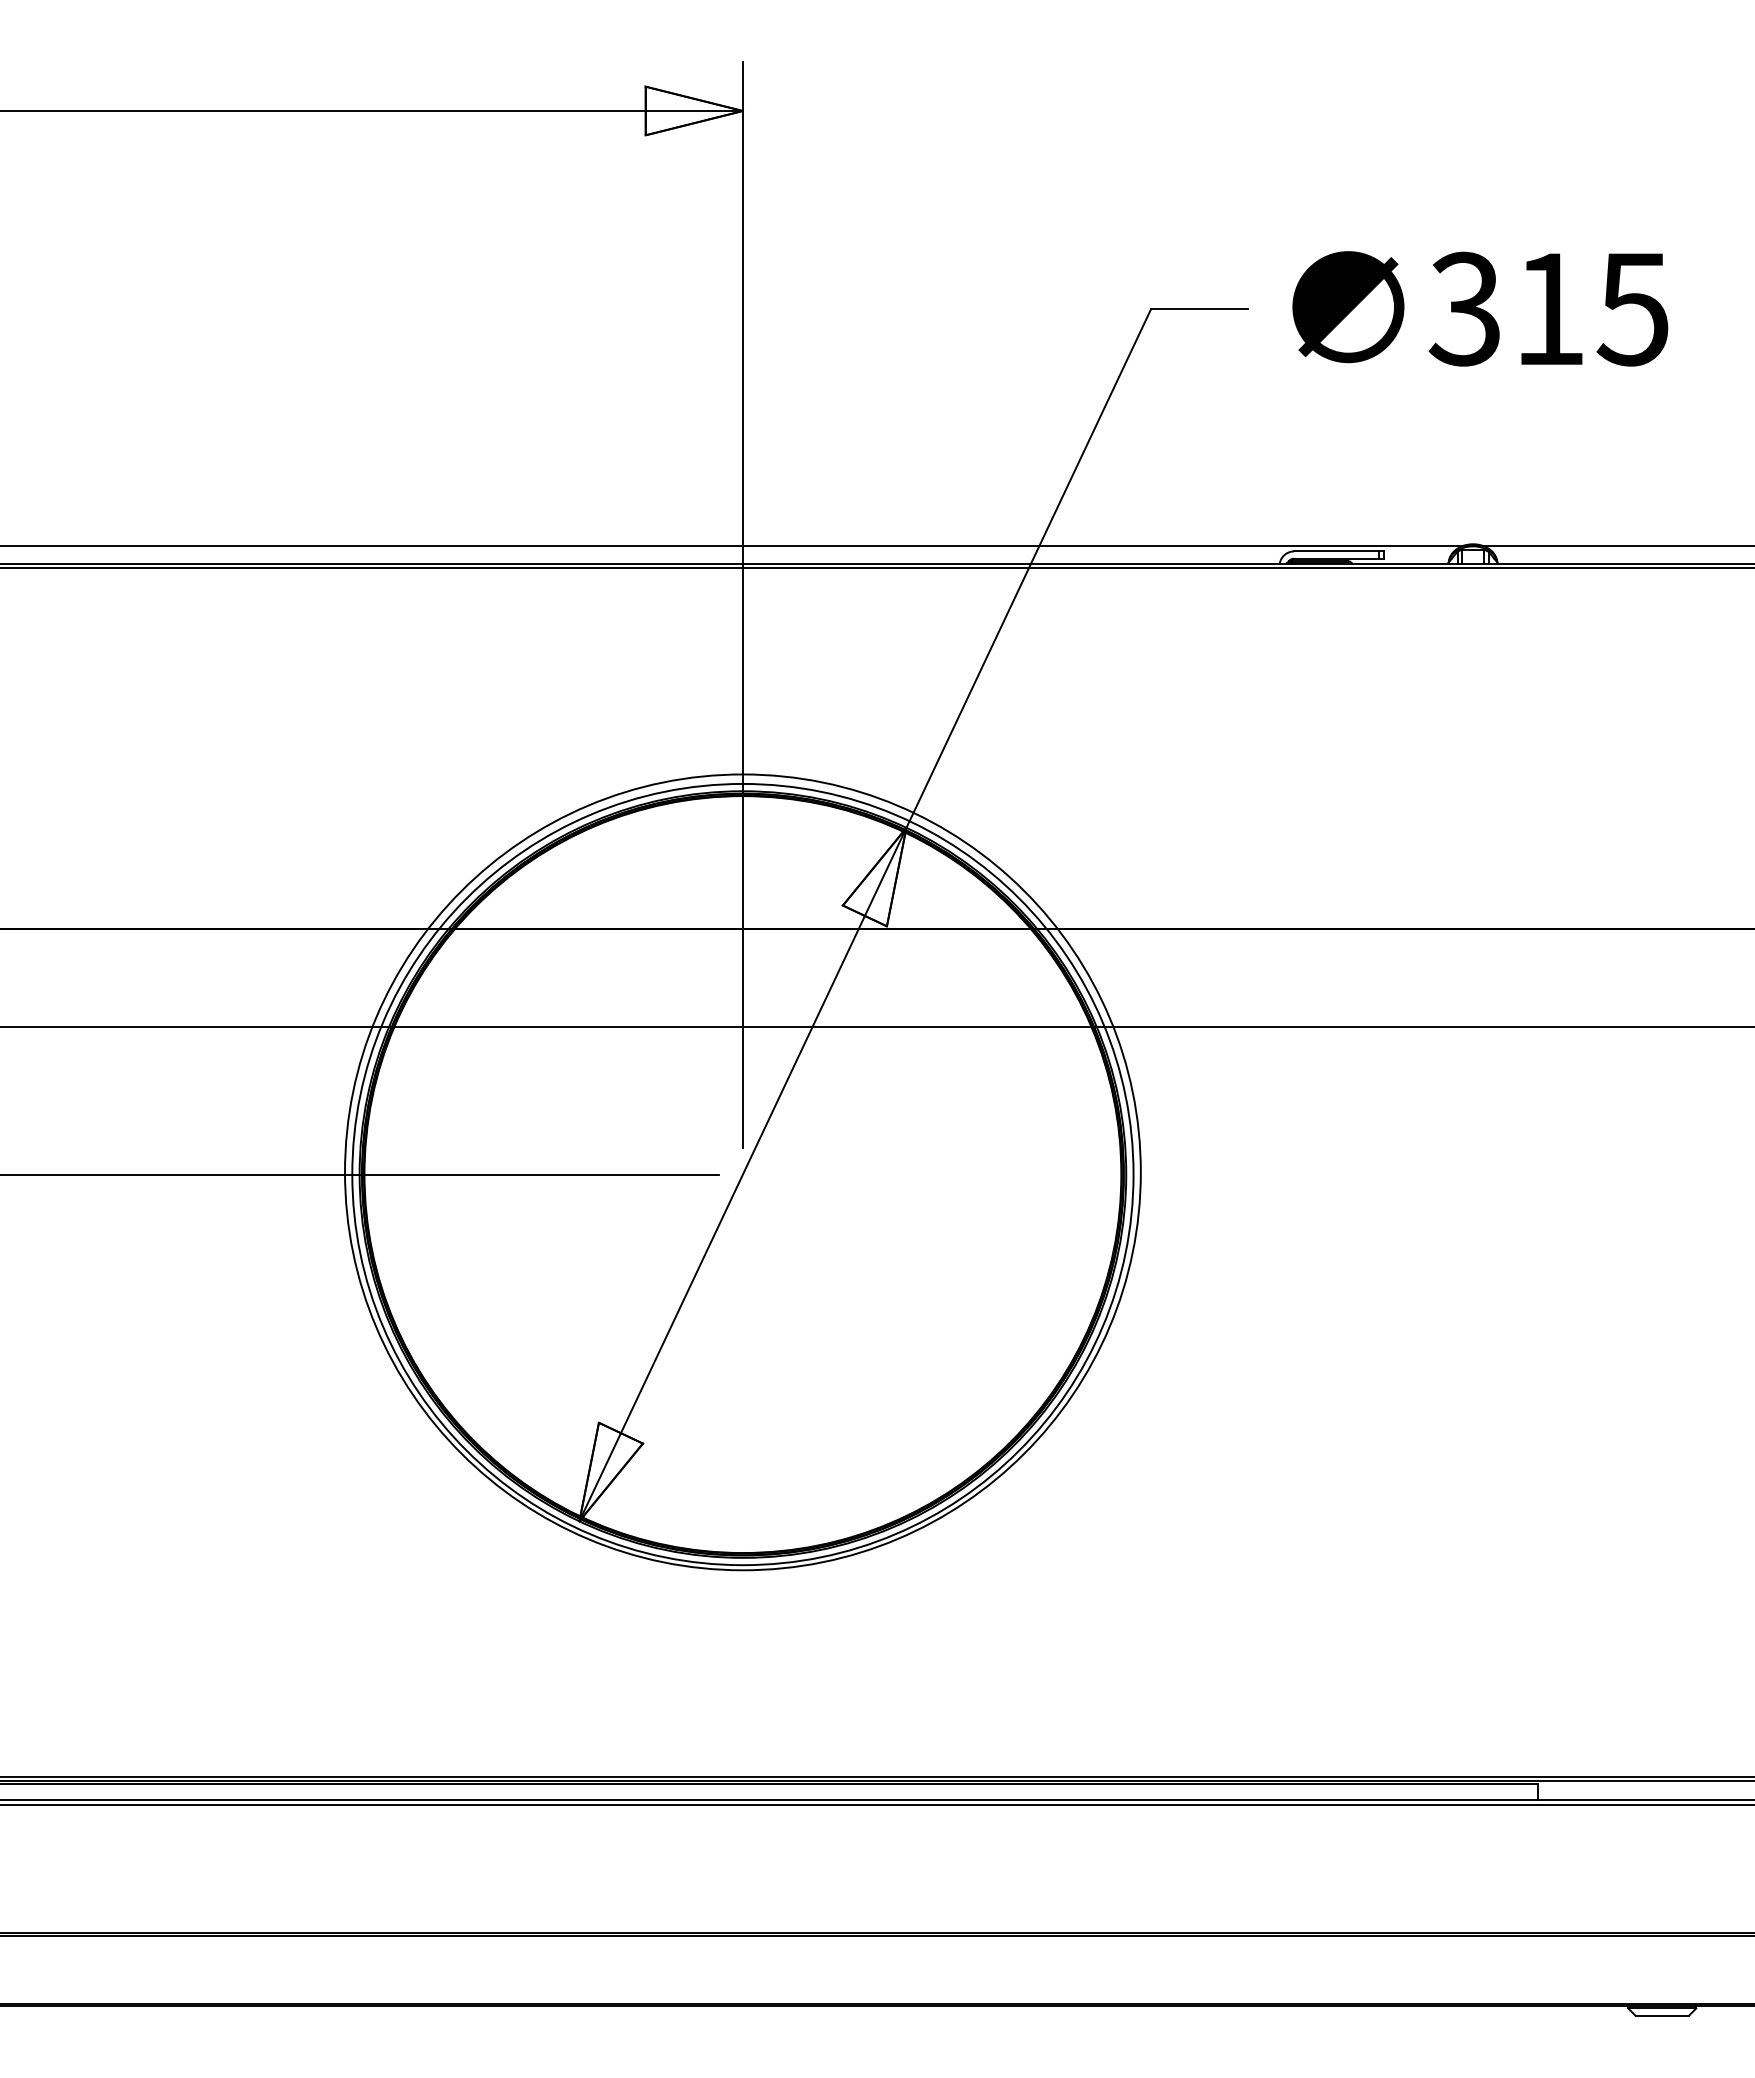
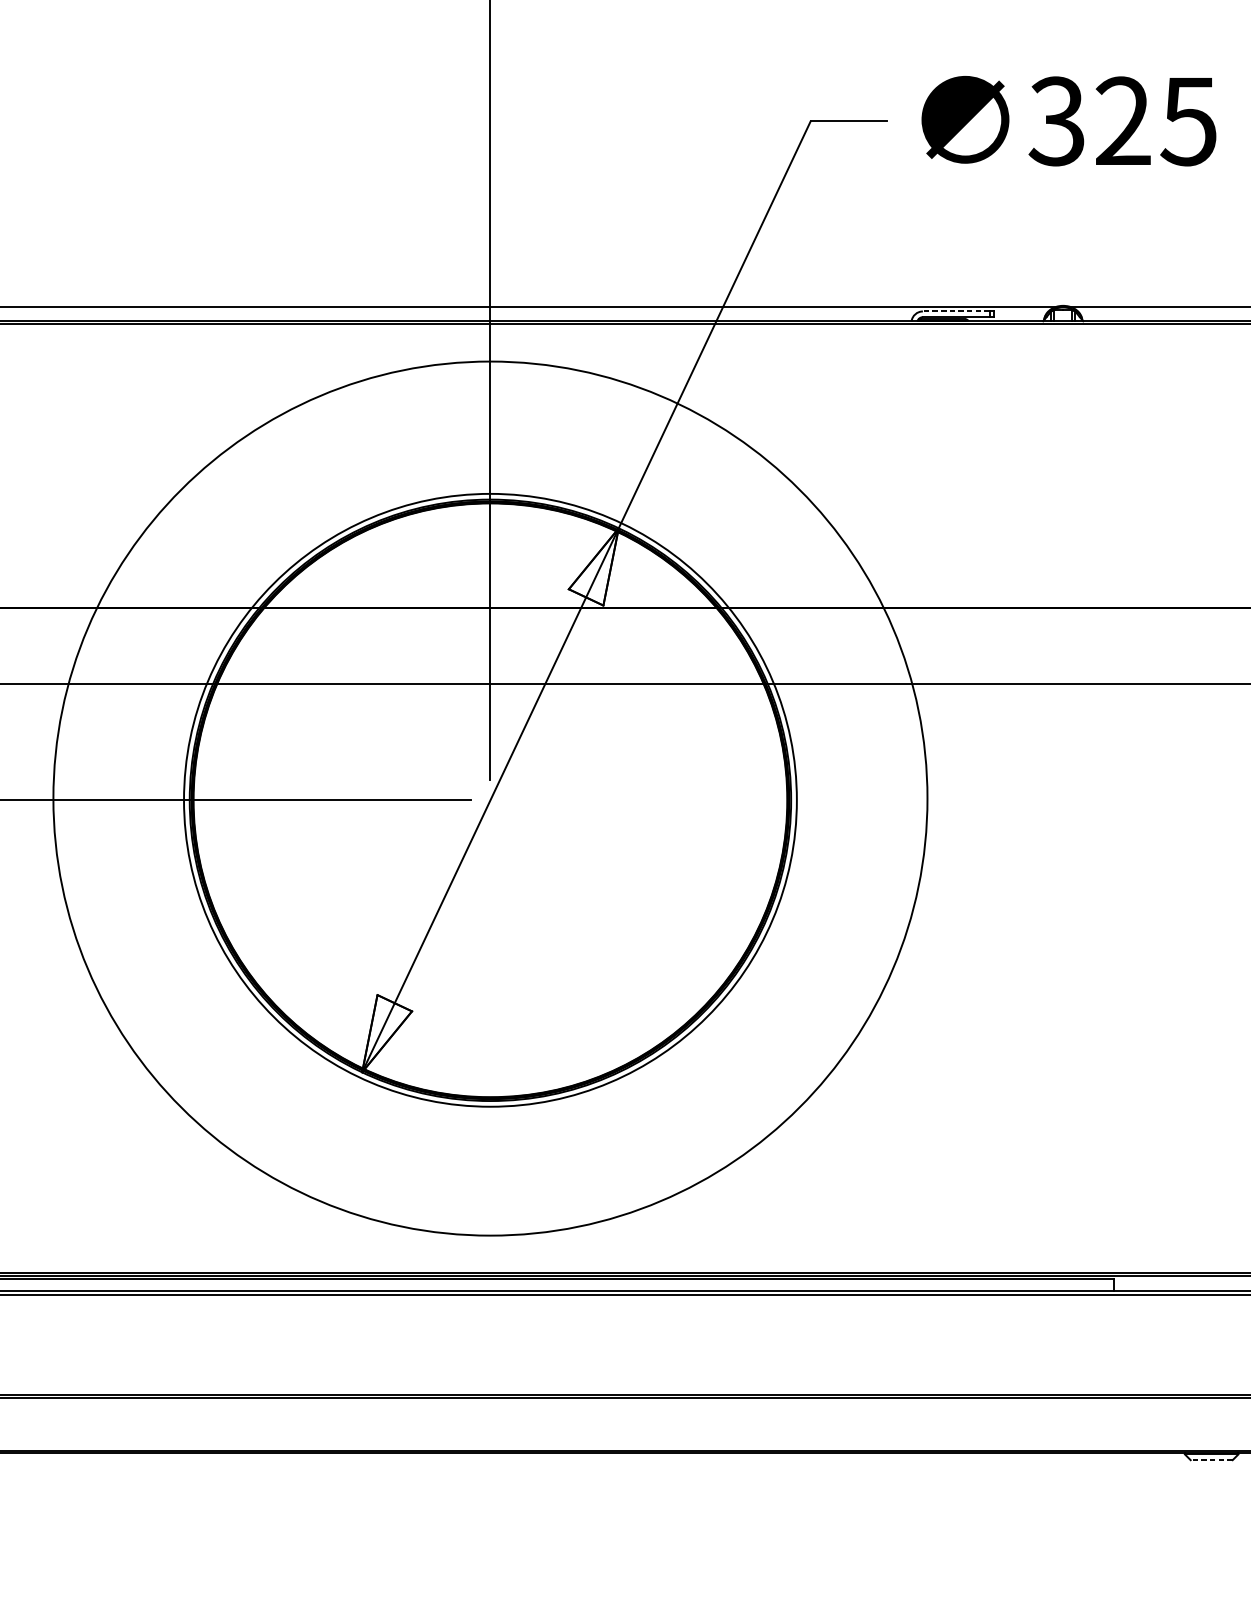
text: (1549, 307) -> (1123, 120), 315 -> 325
line: (1336, 551) -> (956, 311), solid -> dashed
circle: (742, 1172) -> (490, 798), size x1.4
line: (1662, 2015) -> (1211, 1460), solid -> dashed

